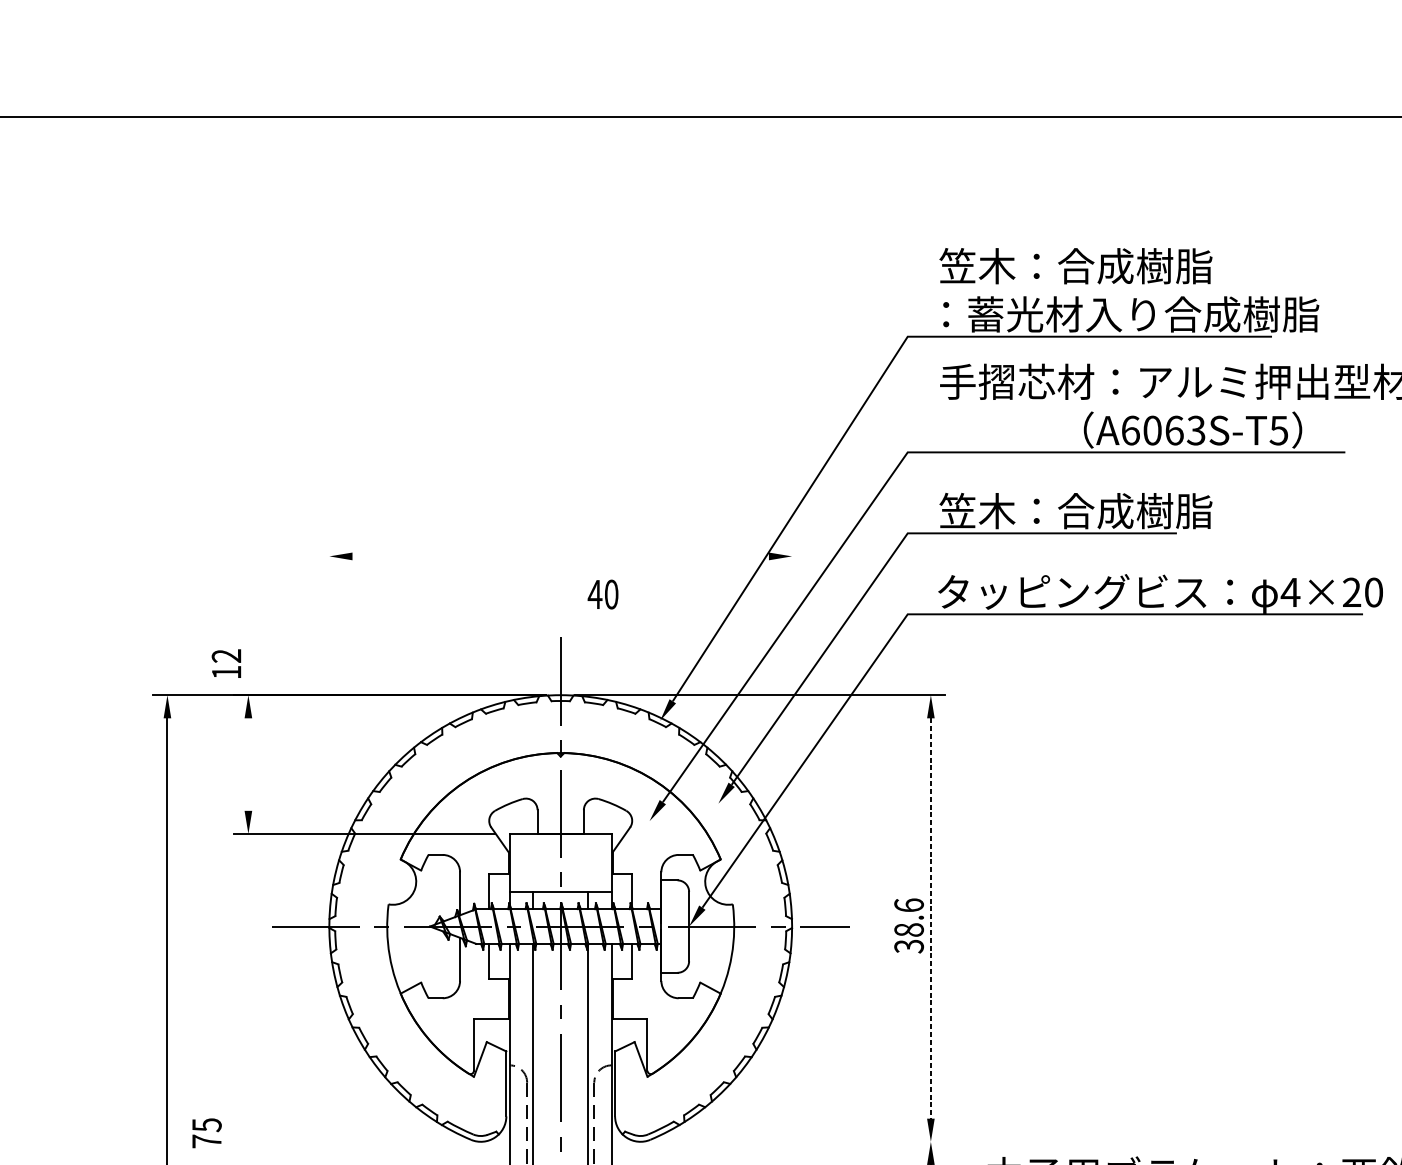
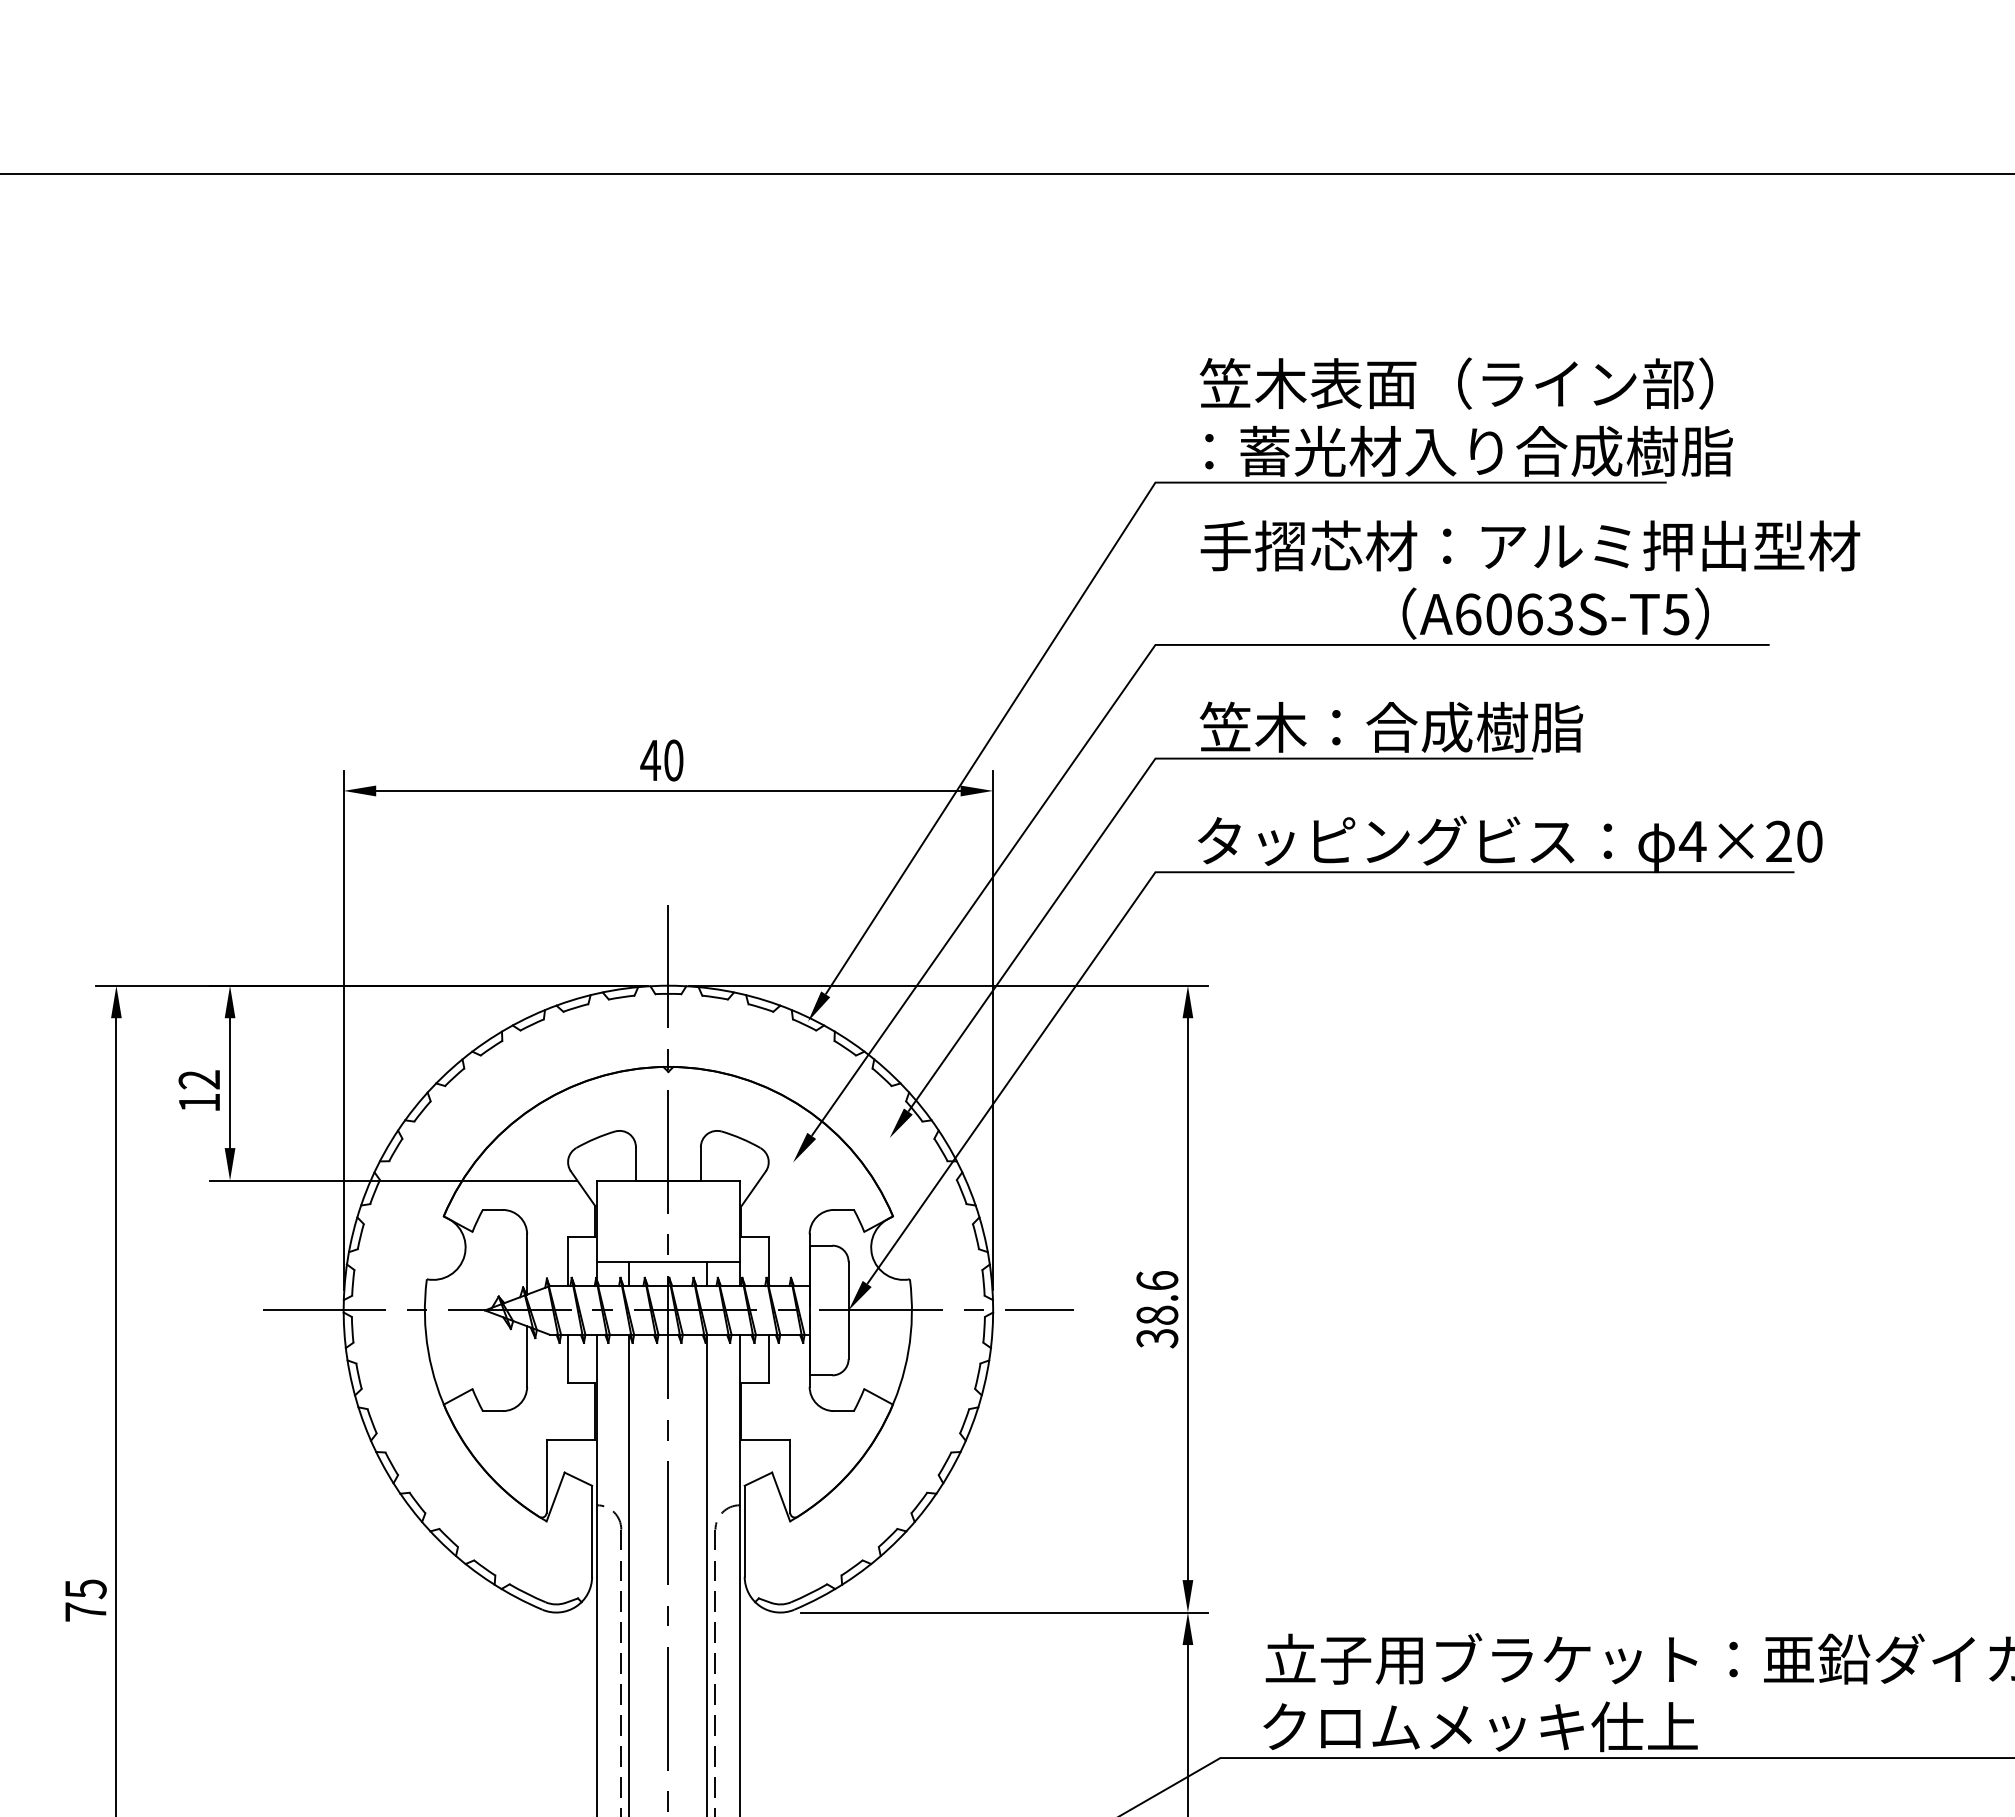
text: (1161, 266) -> (1511, 383), 笠木：合成樹脂 -> 笠木表面（ライン部）
line: (560, 556) -> (668, 790), added
text: (602, 594) -> (661, 760), moved
text: (225, 663) -> (198, 1090), moved
line: (329, 727) -> (343, 1030), added
line: (792, 727) -> (993, 1030), added
line: (248, 764) -> (230, 1083), added
line: (930, 918) -> (1187, 1299), dashed -> solid
text: (206, 1133) -> (85, 1600), moved
line: (800, 1141) -> (1004, 1612), added

